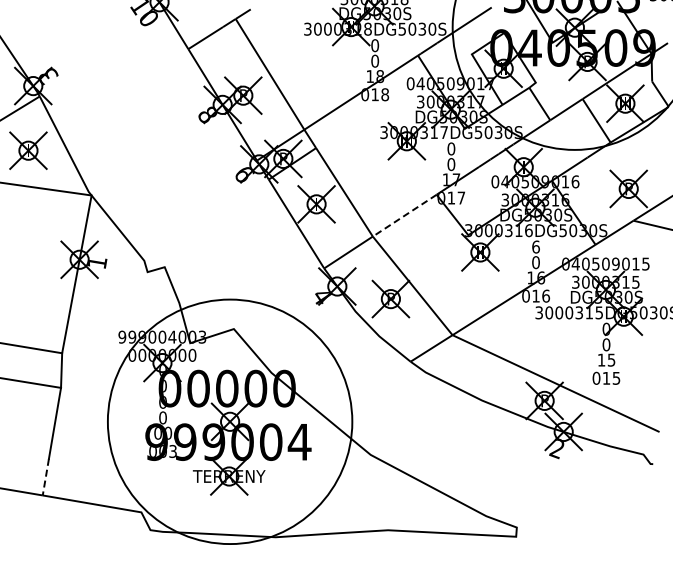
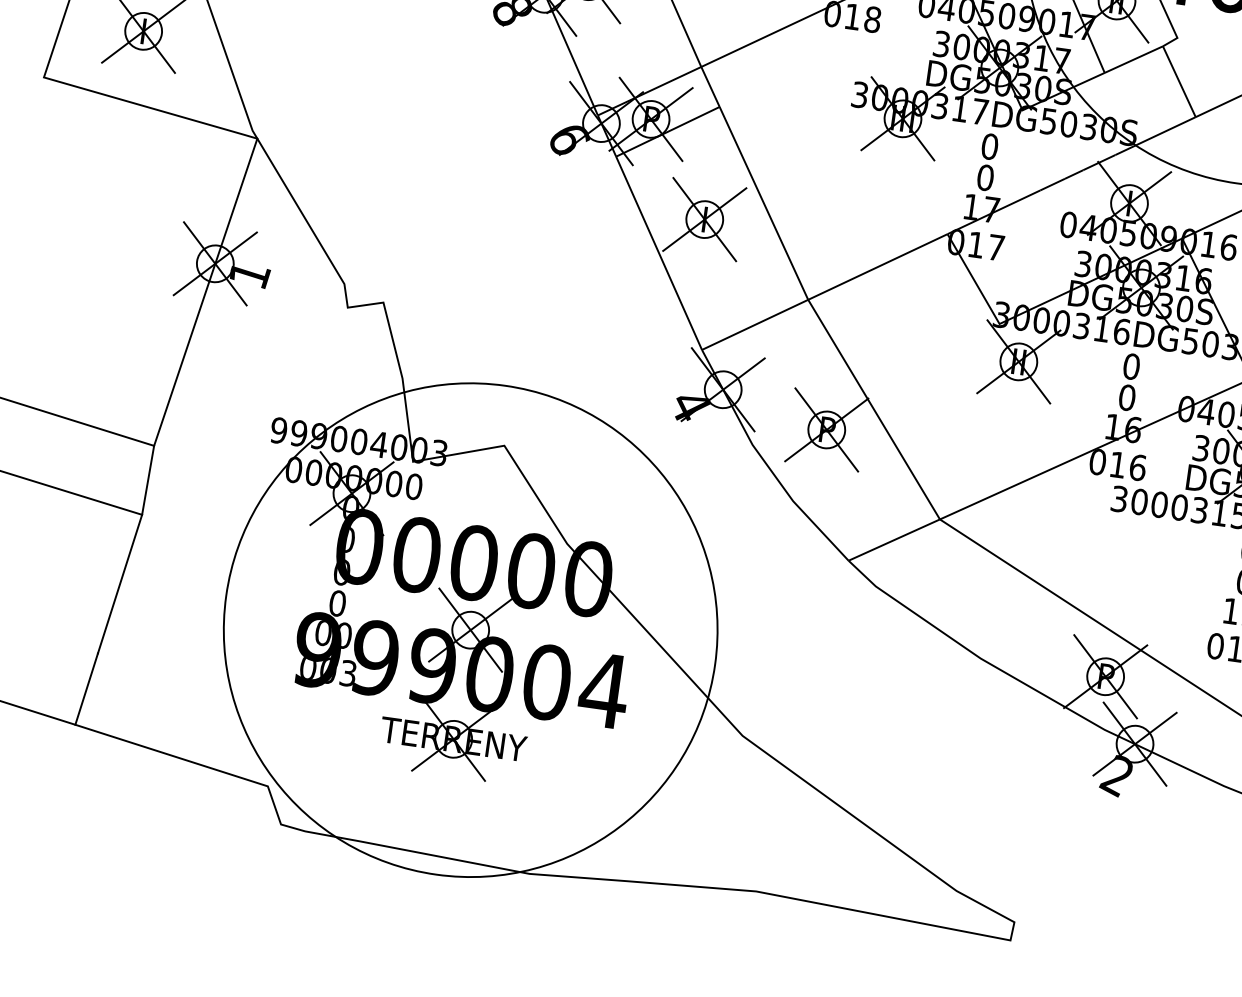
line: (404, 215) -> (877, 266), dashed -> solid
text: (535, 246) -> (1130, 365), 6 -> 0
line: (45, 477) -> (85, 689), dashed -> solid

